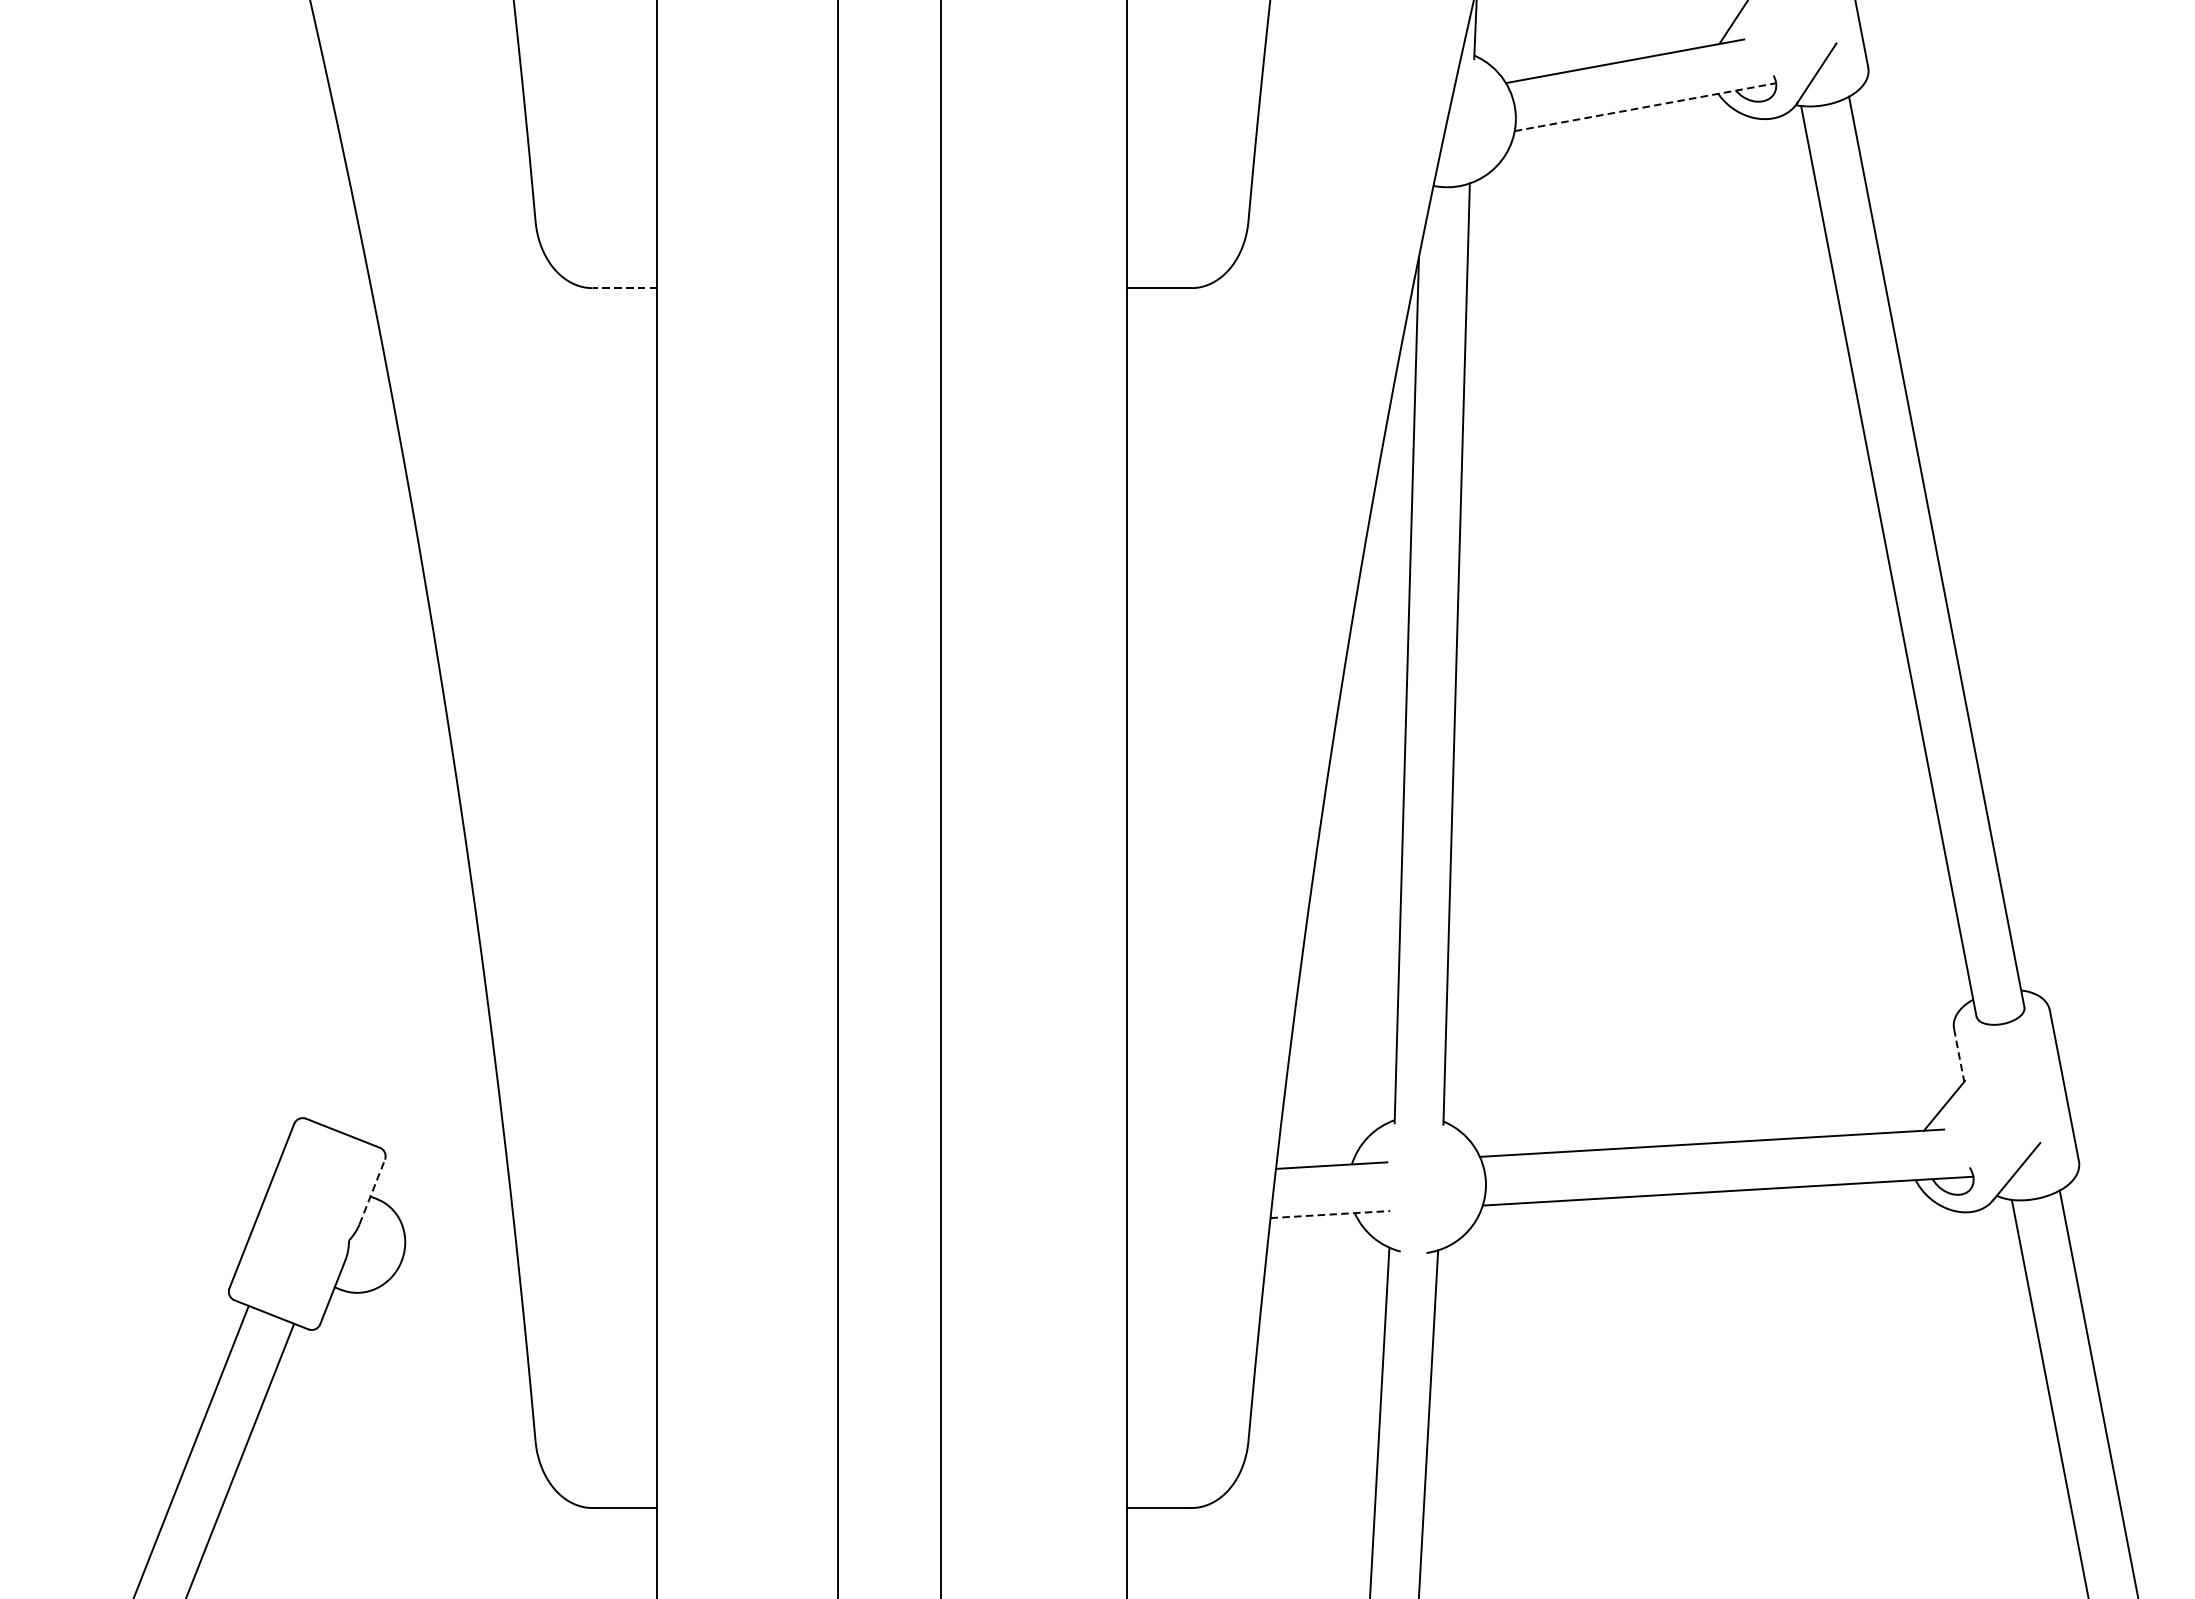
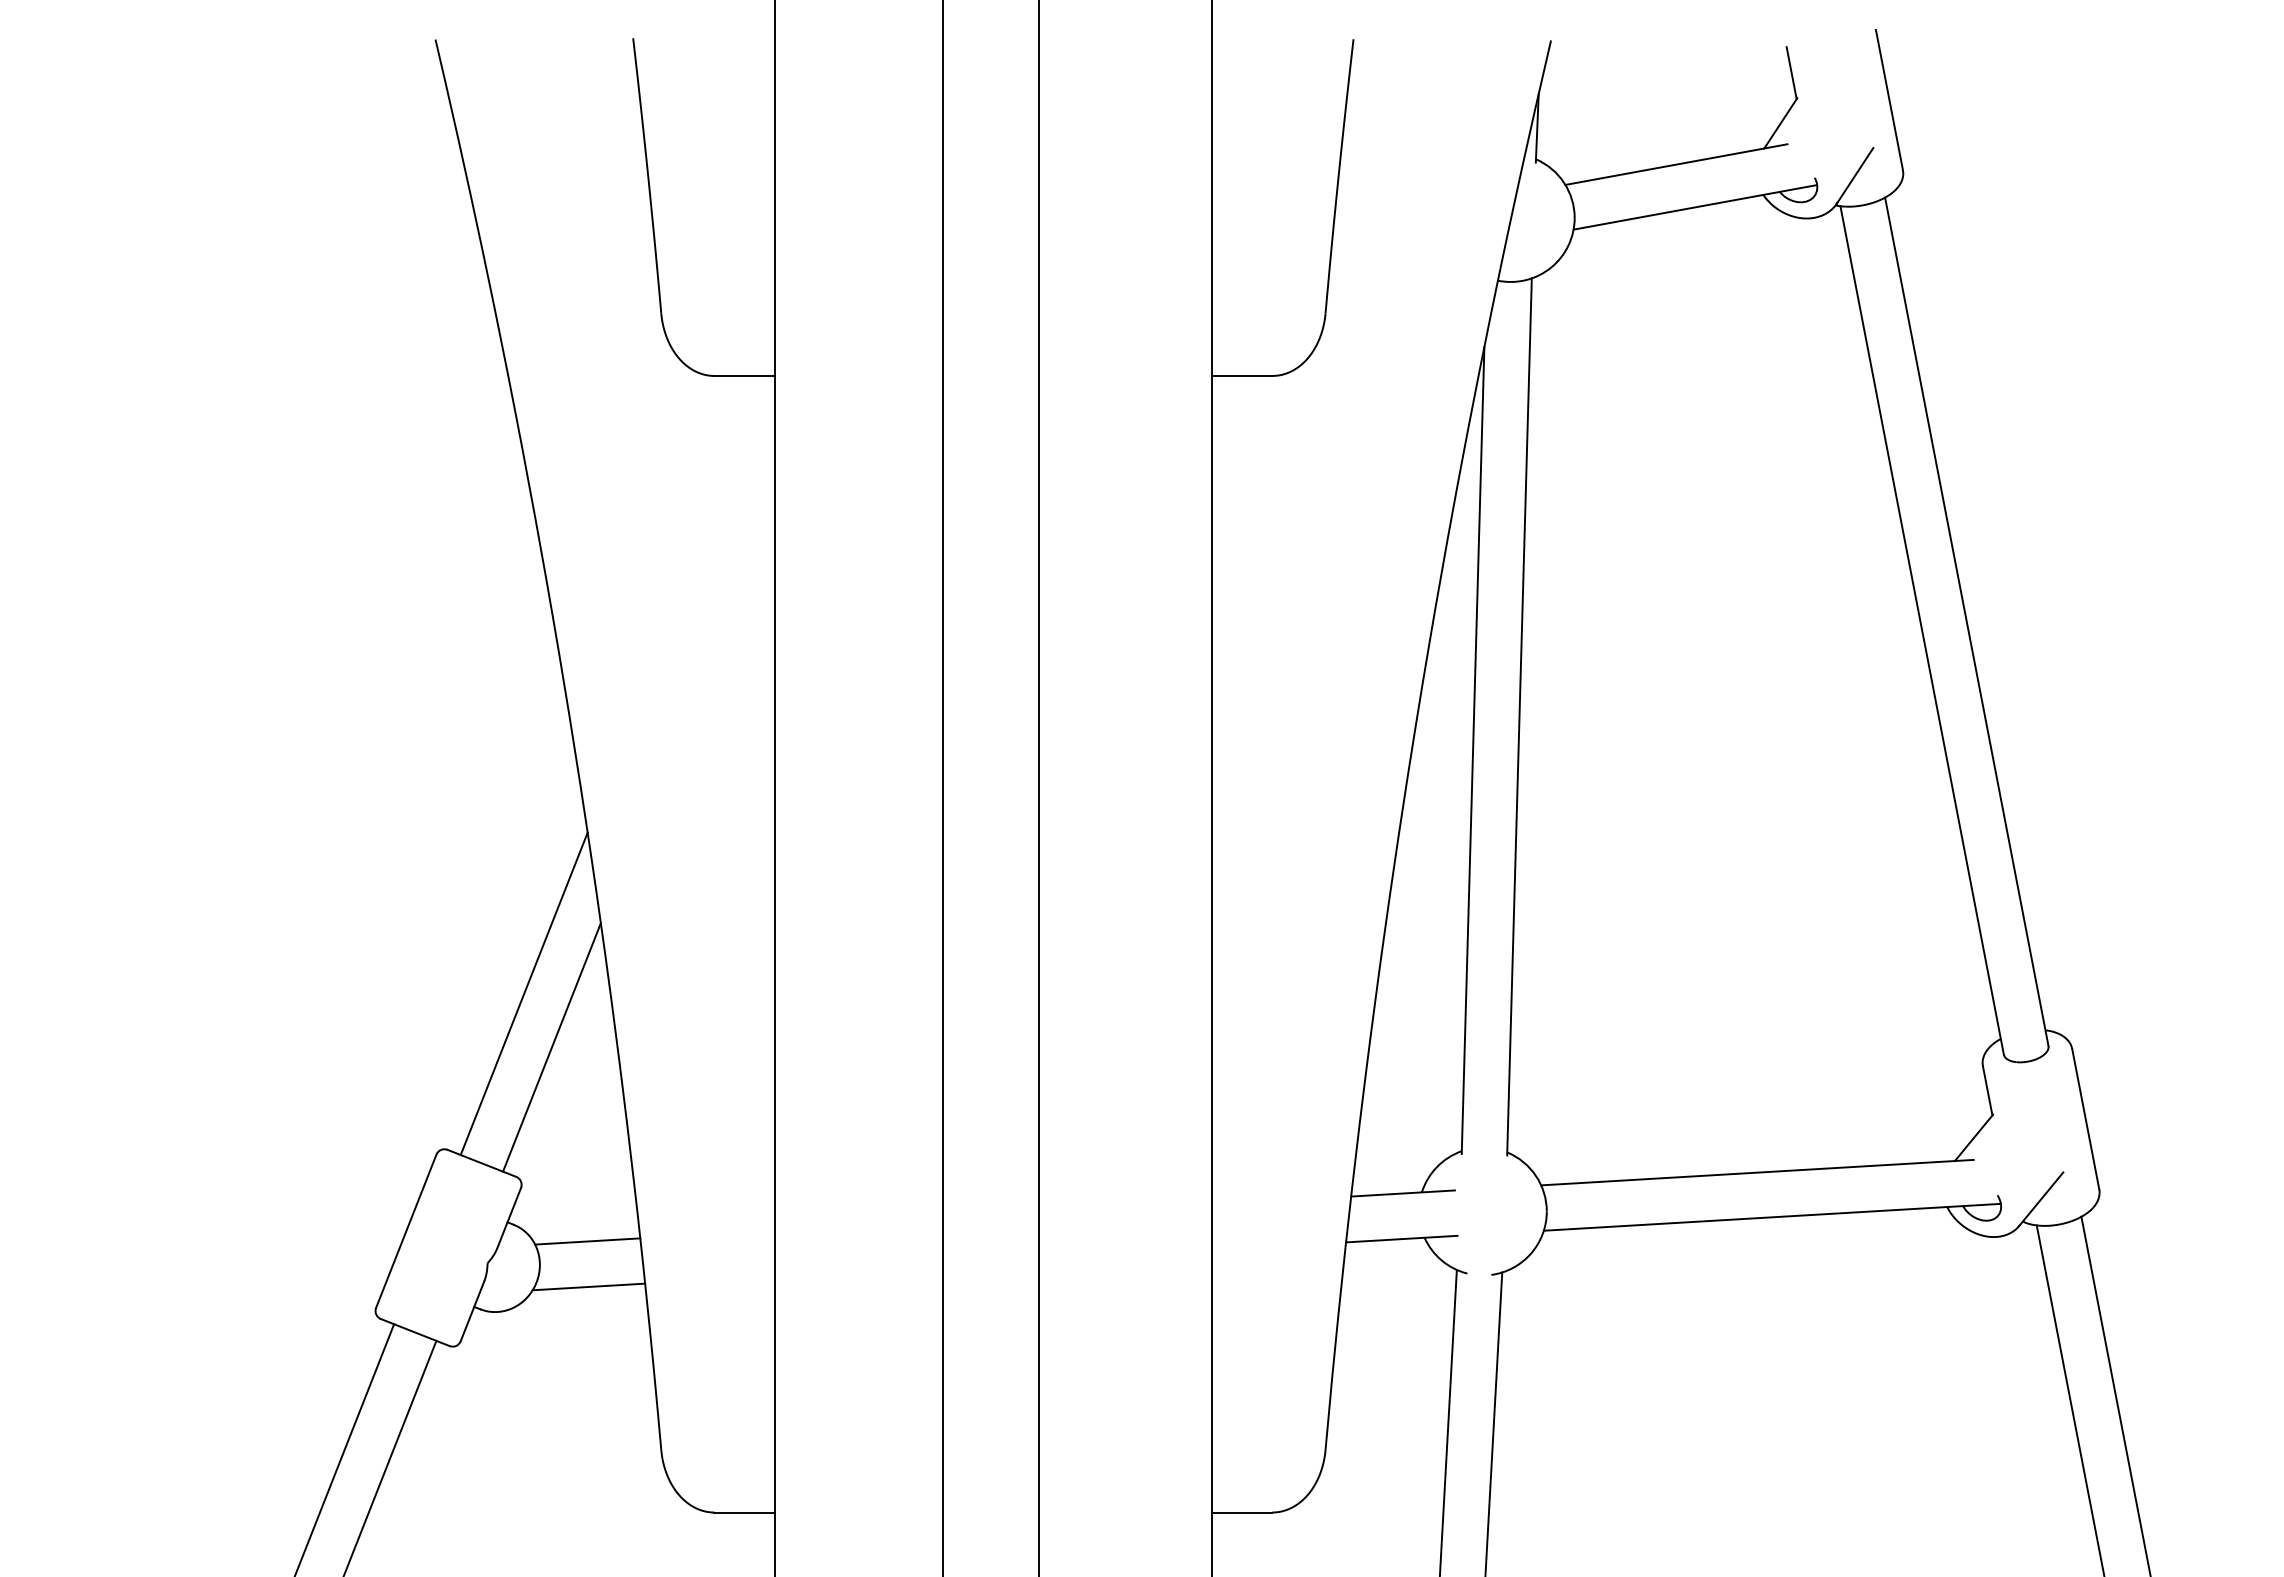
line: (1645, 107) -> (1695, 207), dashed -> solid
line: (624, 287) -> (744, 375), dashed -> solid
line: (387, 950) -> (523, 993), added
line: (417, 1008) -> (551, 1047), added
line: (1958, 1056) -> (1987, 1091), dashed -> solid
line: (372, 1191) -> (509, 1217), dashed -> solid
line: (1330, 1214) -> (1401, 1239), dashed -> solid
line: (456, 1217) -> (587, 1241), added
line: (457, 1265) -> (588, 1286), added

